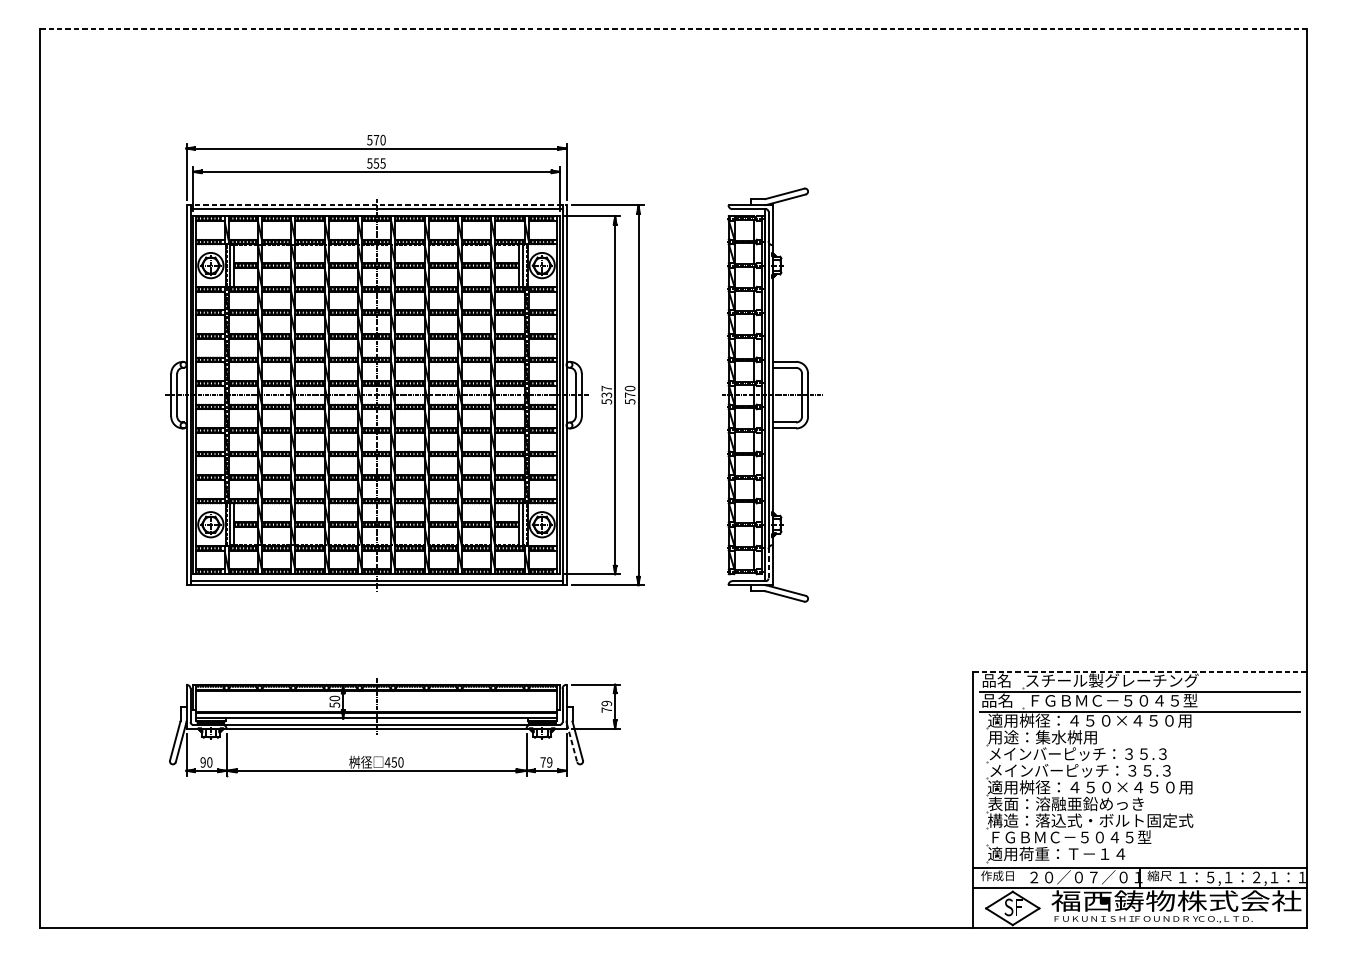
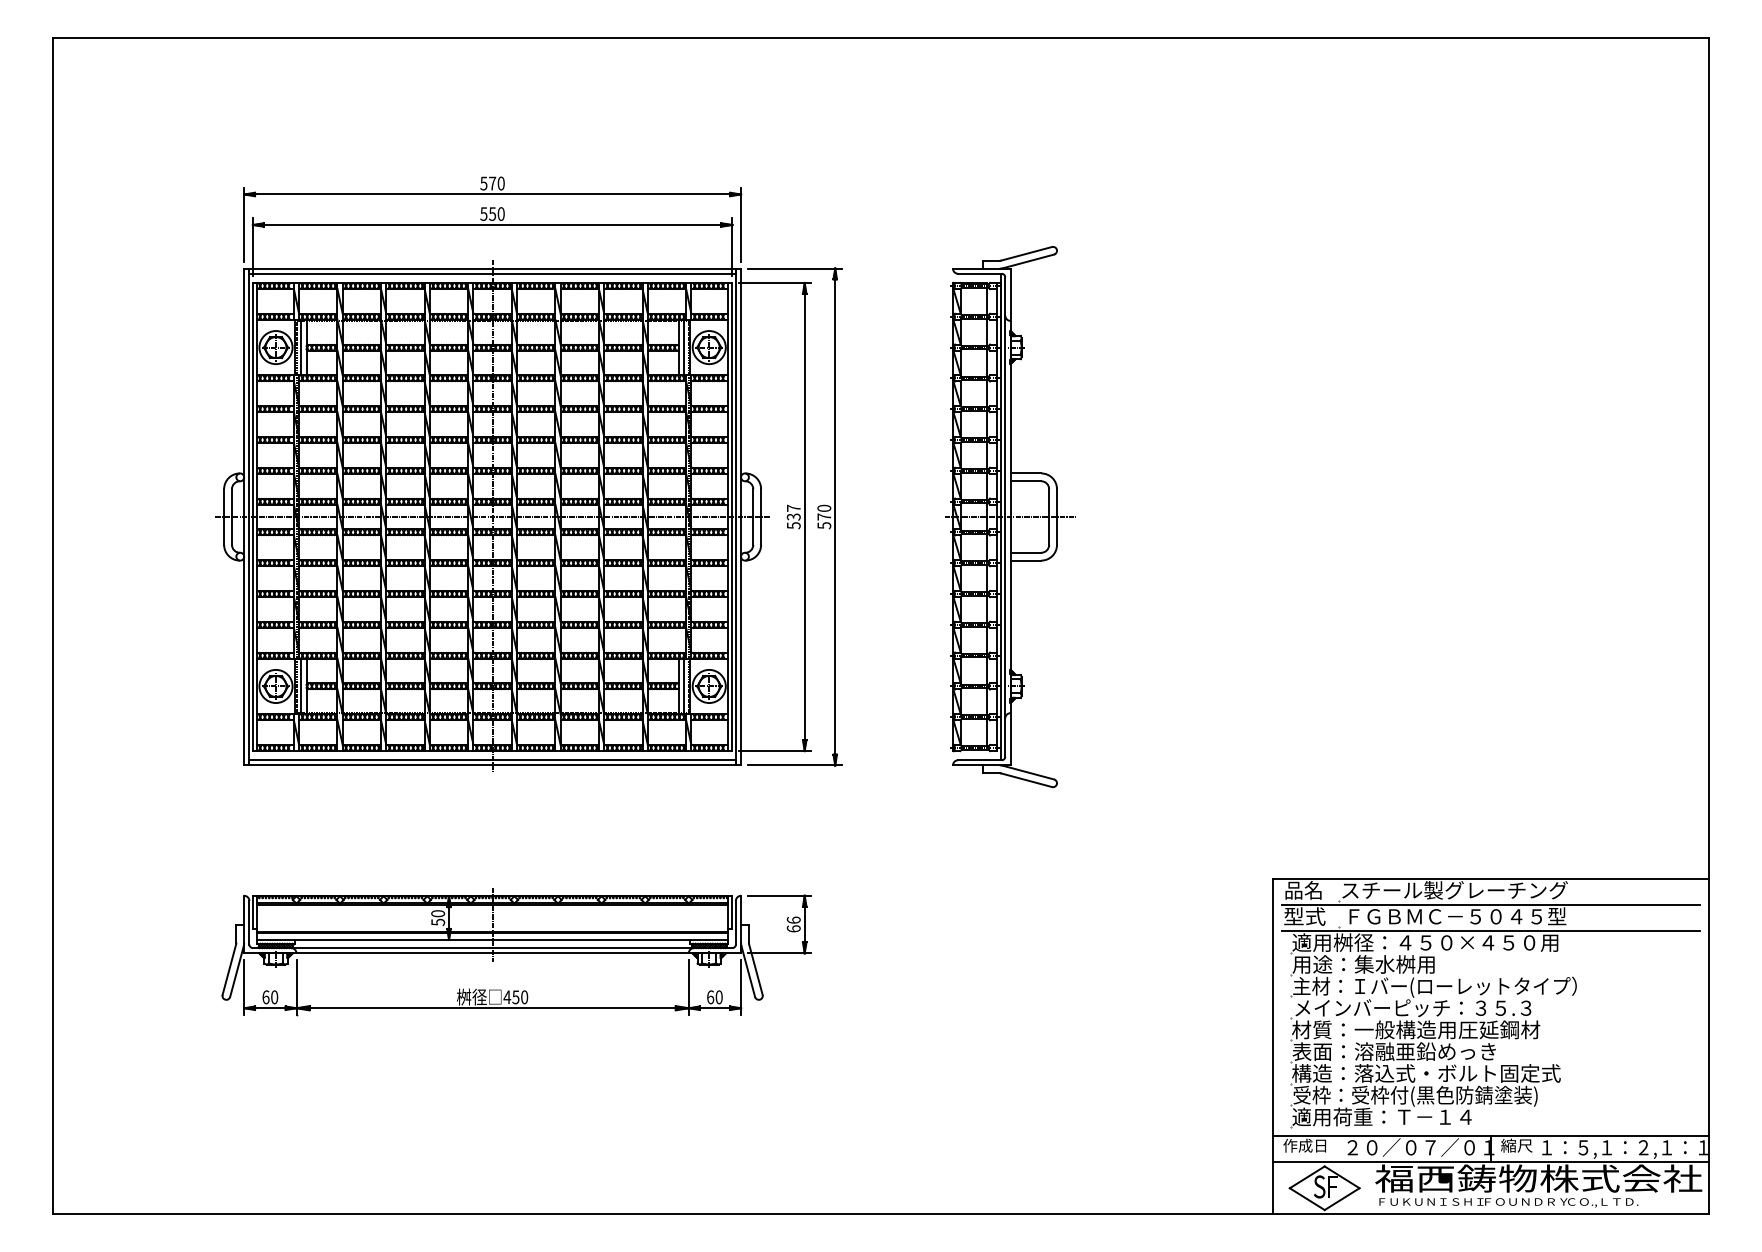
line: (673, 28) -> (881, 37), dashed -> solid
text: (382, 163) -> (500, 213), 555 -> 550
line: (377, 205) -> (493, 268), dashed -> solid
line: (768, 563) -> (1005, 737), dashed -> solid
line: (1140, 671) -> (1491, 878), dashed -> solid
text: (997, 700) -> (1304, 916), 品名 -> 型式
text: (606, 706) -> (793, 924), 79 -> 66
line: (572, 743) -> (748, 972), dashed -> solid
text: (1096, 754) -> (1434, 986), メインバーピッチ：３５.３ -> 主材：Ｉバー(ローレットタイプ）
text: (202, 762) -> (265, 997), 90 -> 60
text: (546, 762) -> (714, 997), 79 -> 60
text: (1089, 787) -> (1425, 1029), 適用桝径：４５０×４５０用 -> 材質：一般構造用圧延鋼材
text: (1082, 837) -> (1415, 1095), ＦＧＢＭＣ－５０４５型 -> 受枠：受枠付(黒色防錆塗装)

